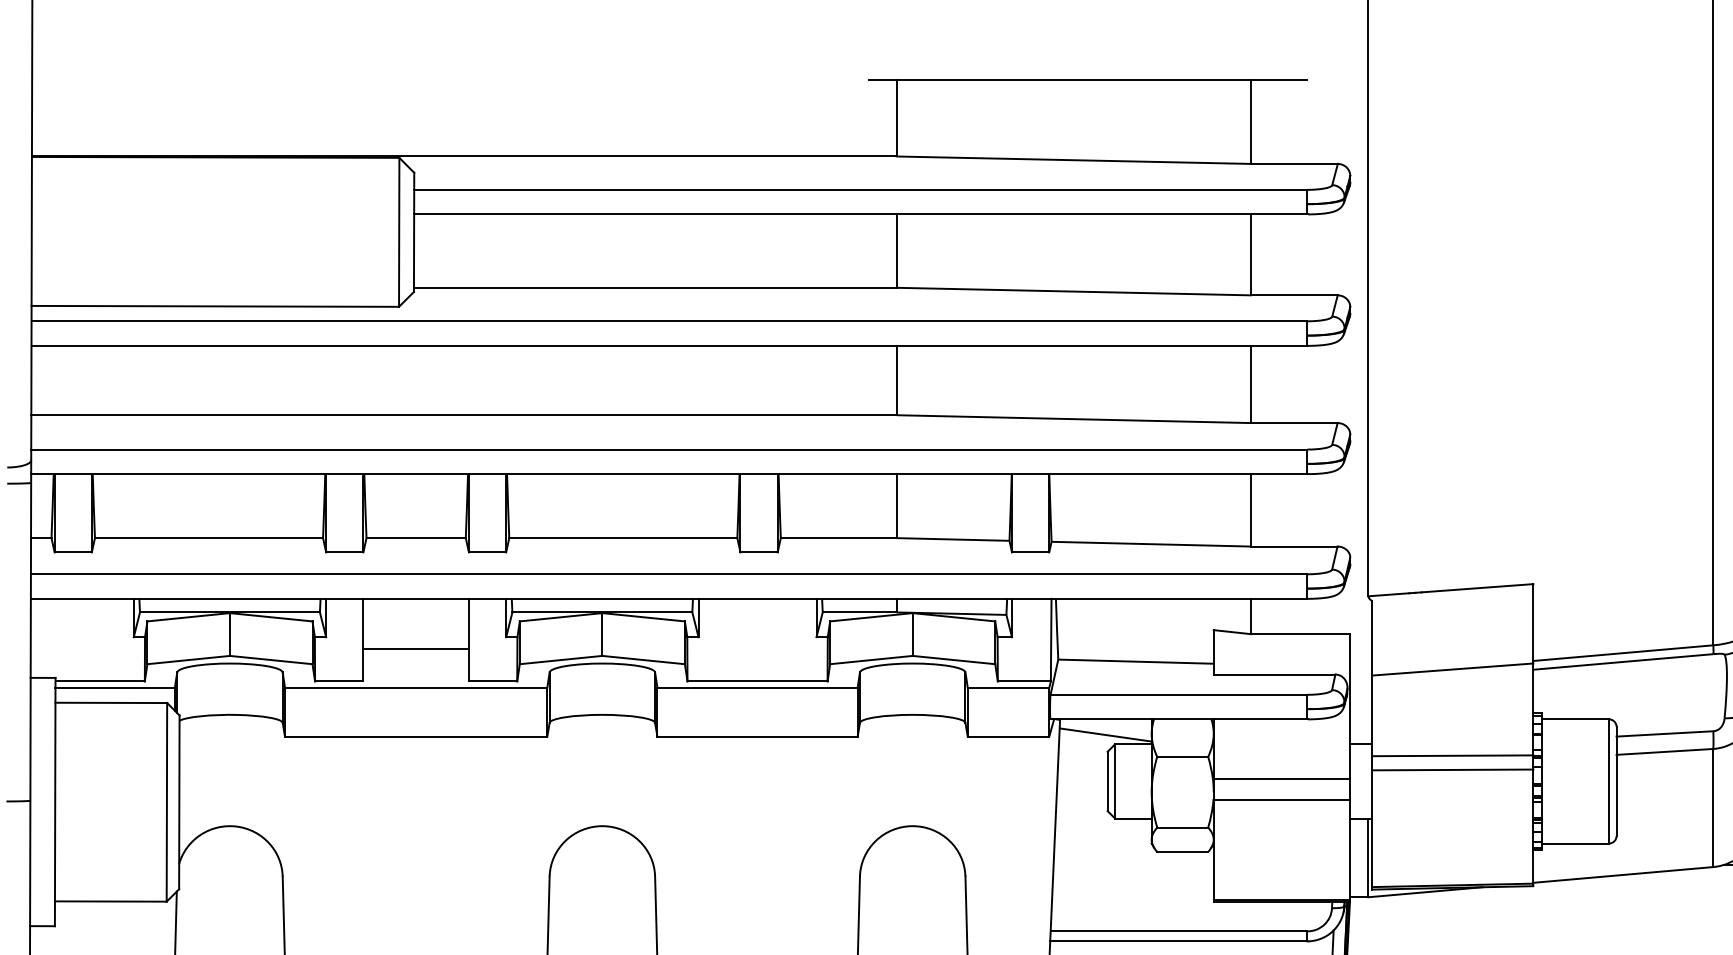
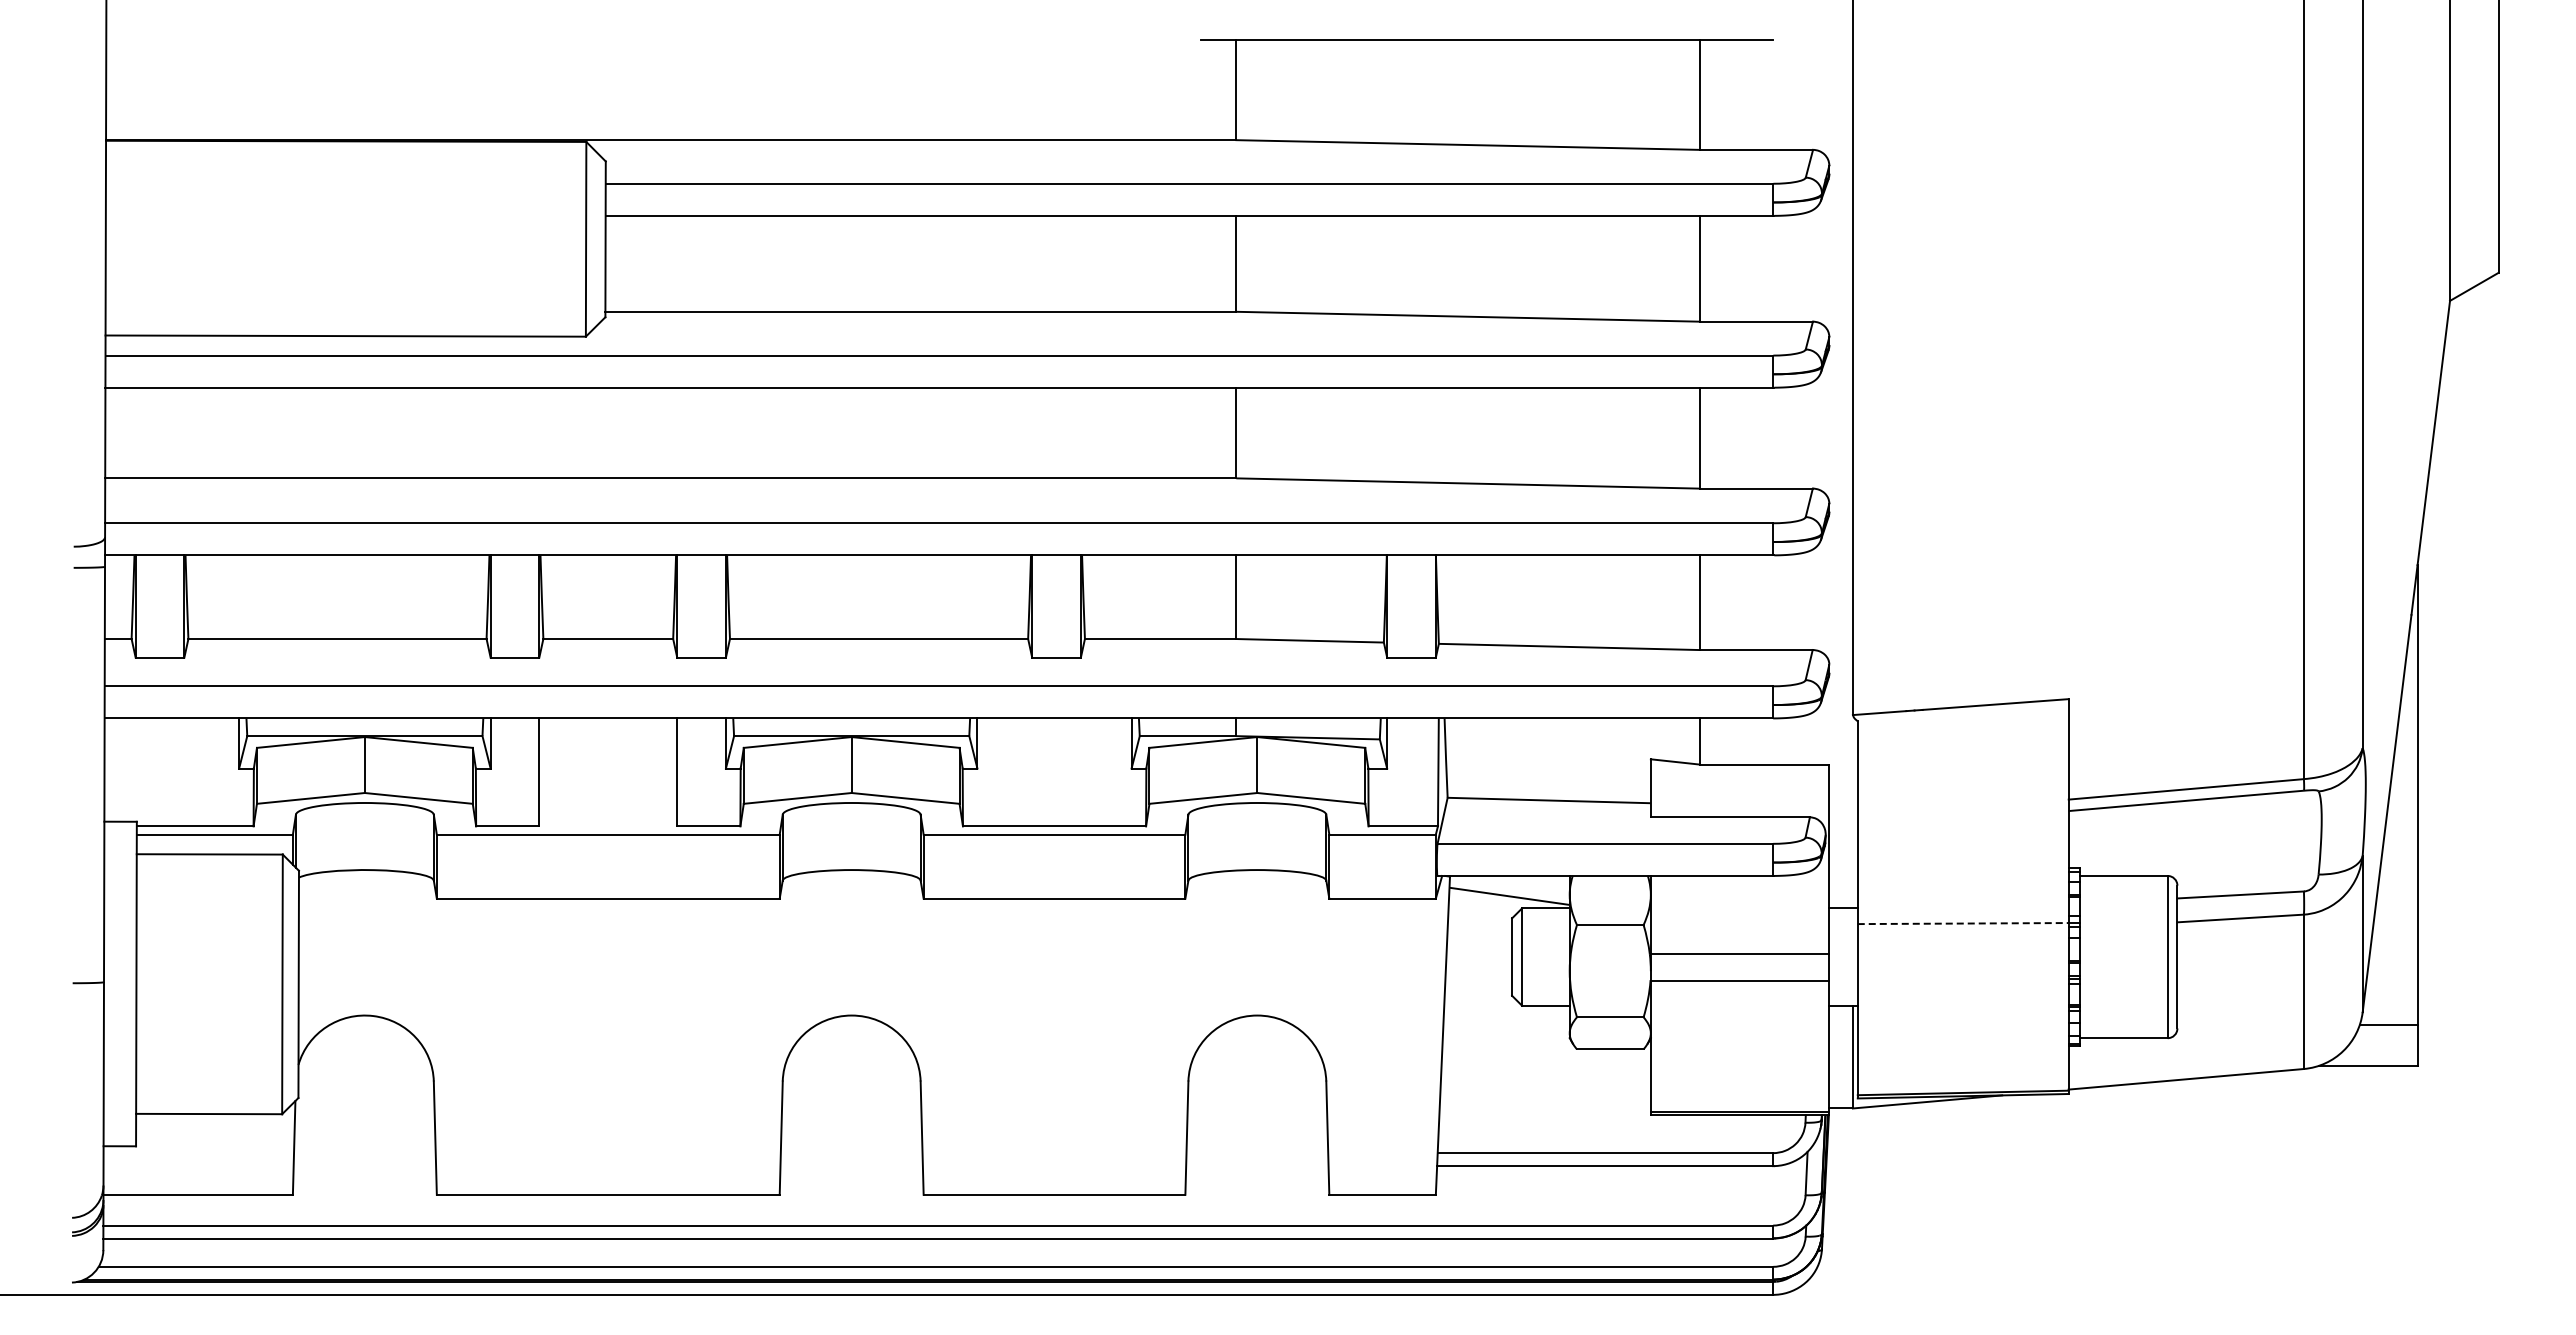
line: (416, 649) -> (608, 784), removed
line: (1452, 669) -> (1962, 810), removed
line: (1452, 755) -> (1963, 923), solid -> dashed
line: (1452, 769) -> (1962, 941), removed

